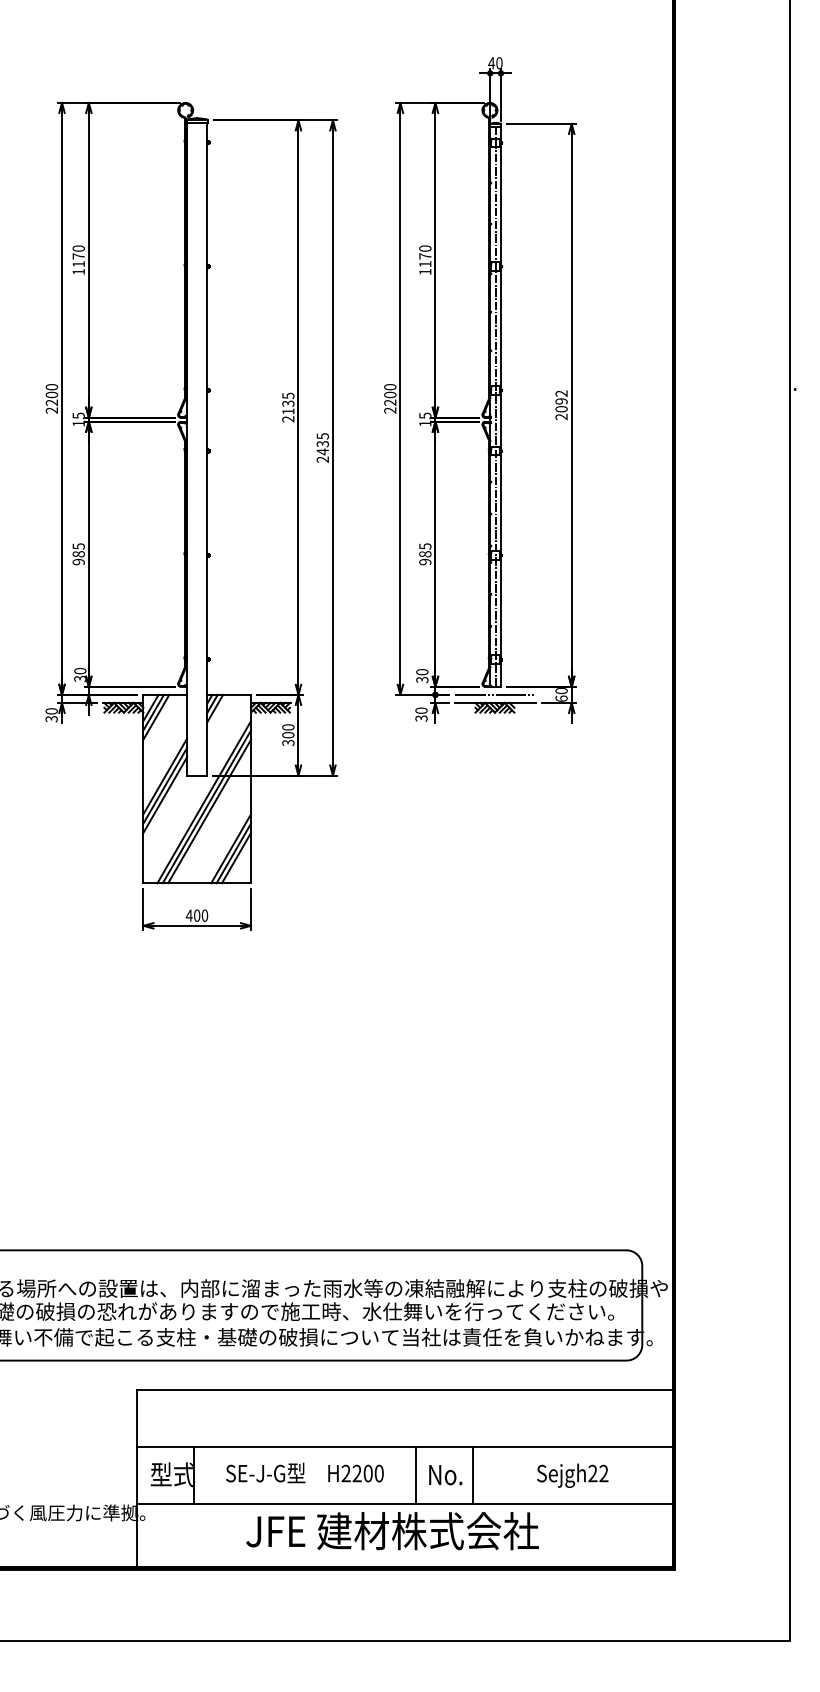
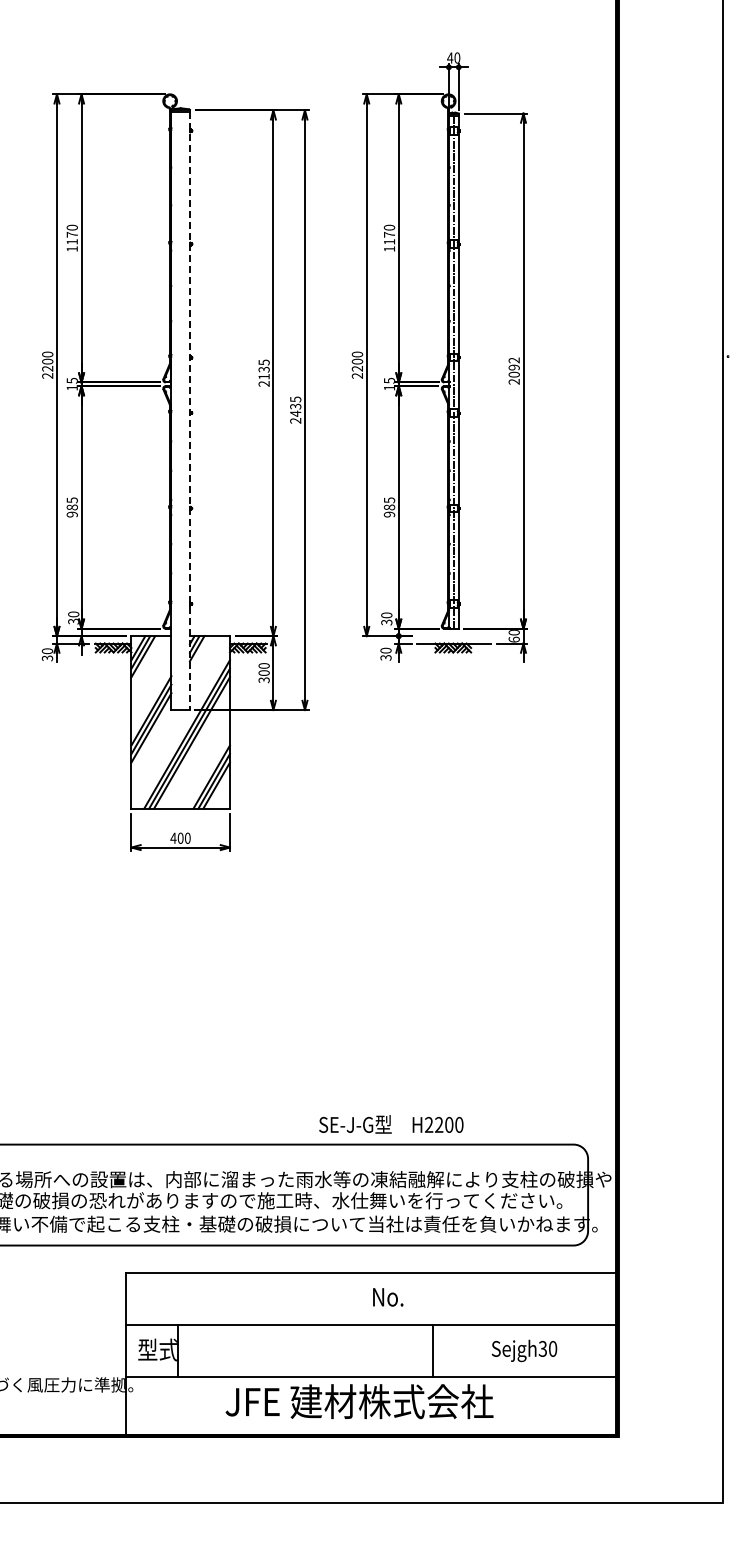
line: (206, 449) -> (189, 411), solid -> dashed
line: (495, 695) -> (453, 636), removed
text: (305, 1473) -> (391, 1124), moved
text: (597, 1473) -> (547, 1348), Sejgh22 -> Sejgh30
line: (415, 1475) -> (380, 1350), removed
text: (446, 1475) -> (388, 1297), moved

